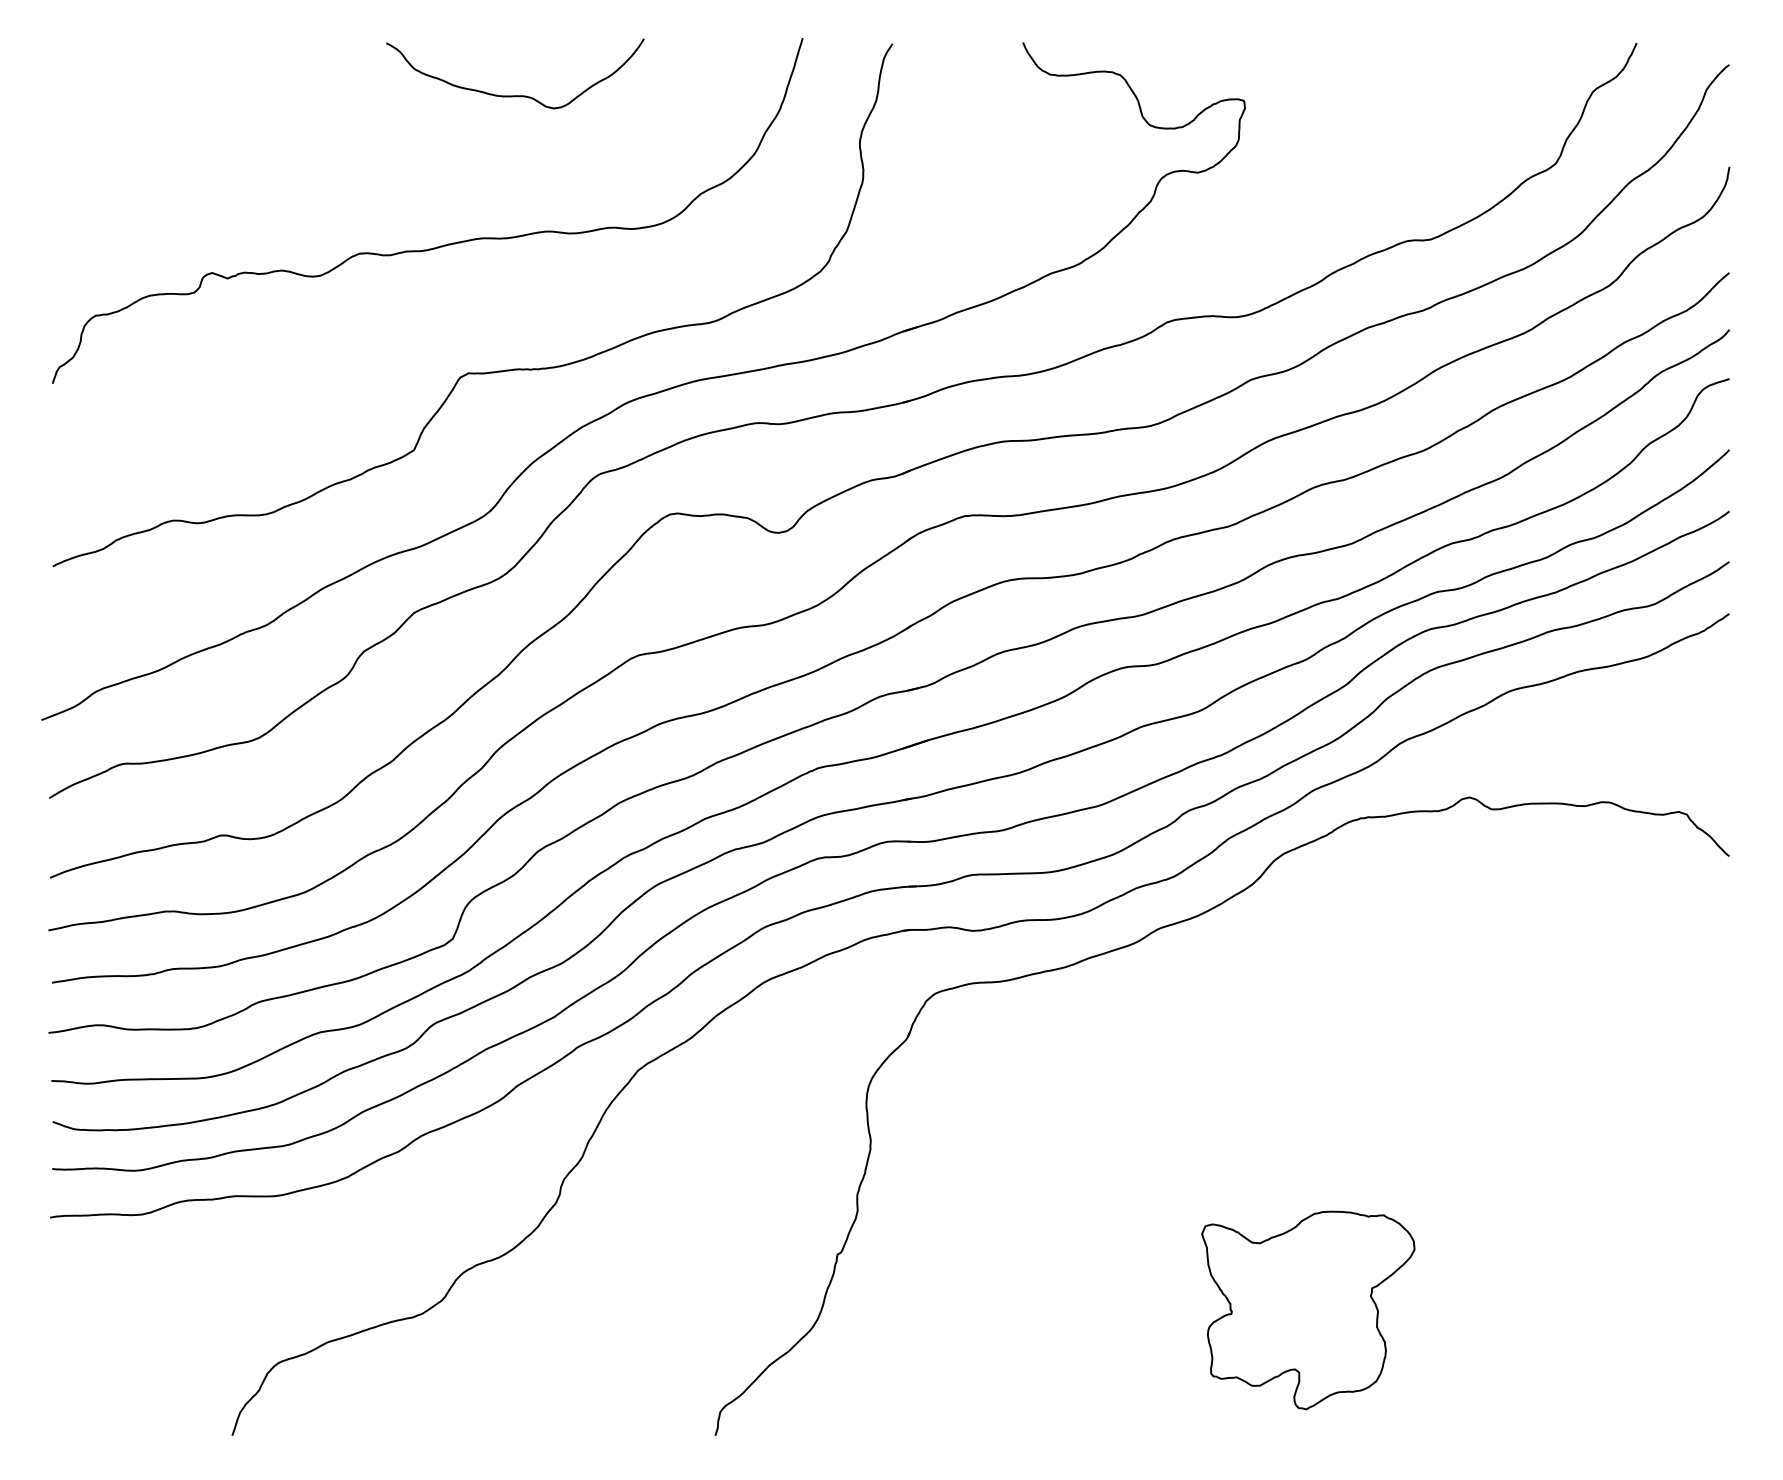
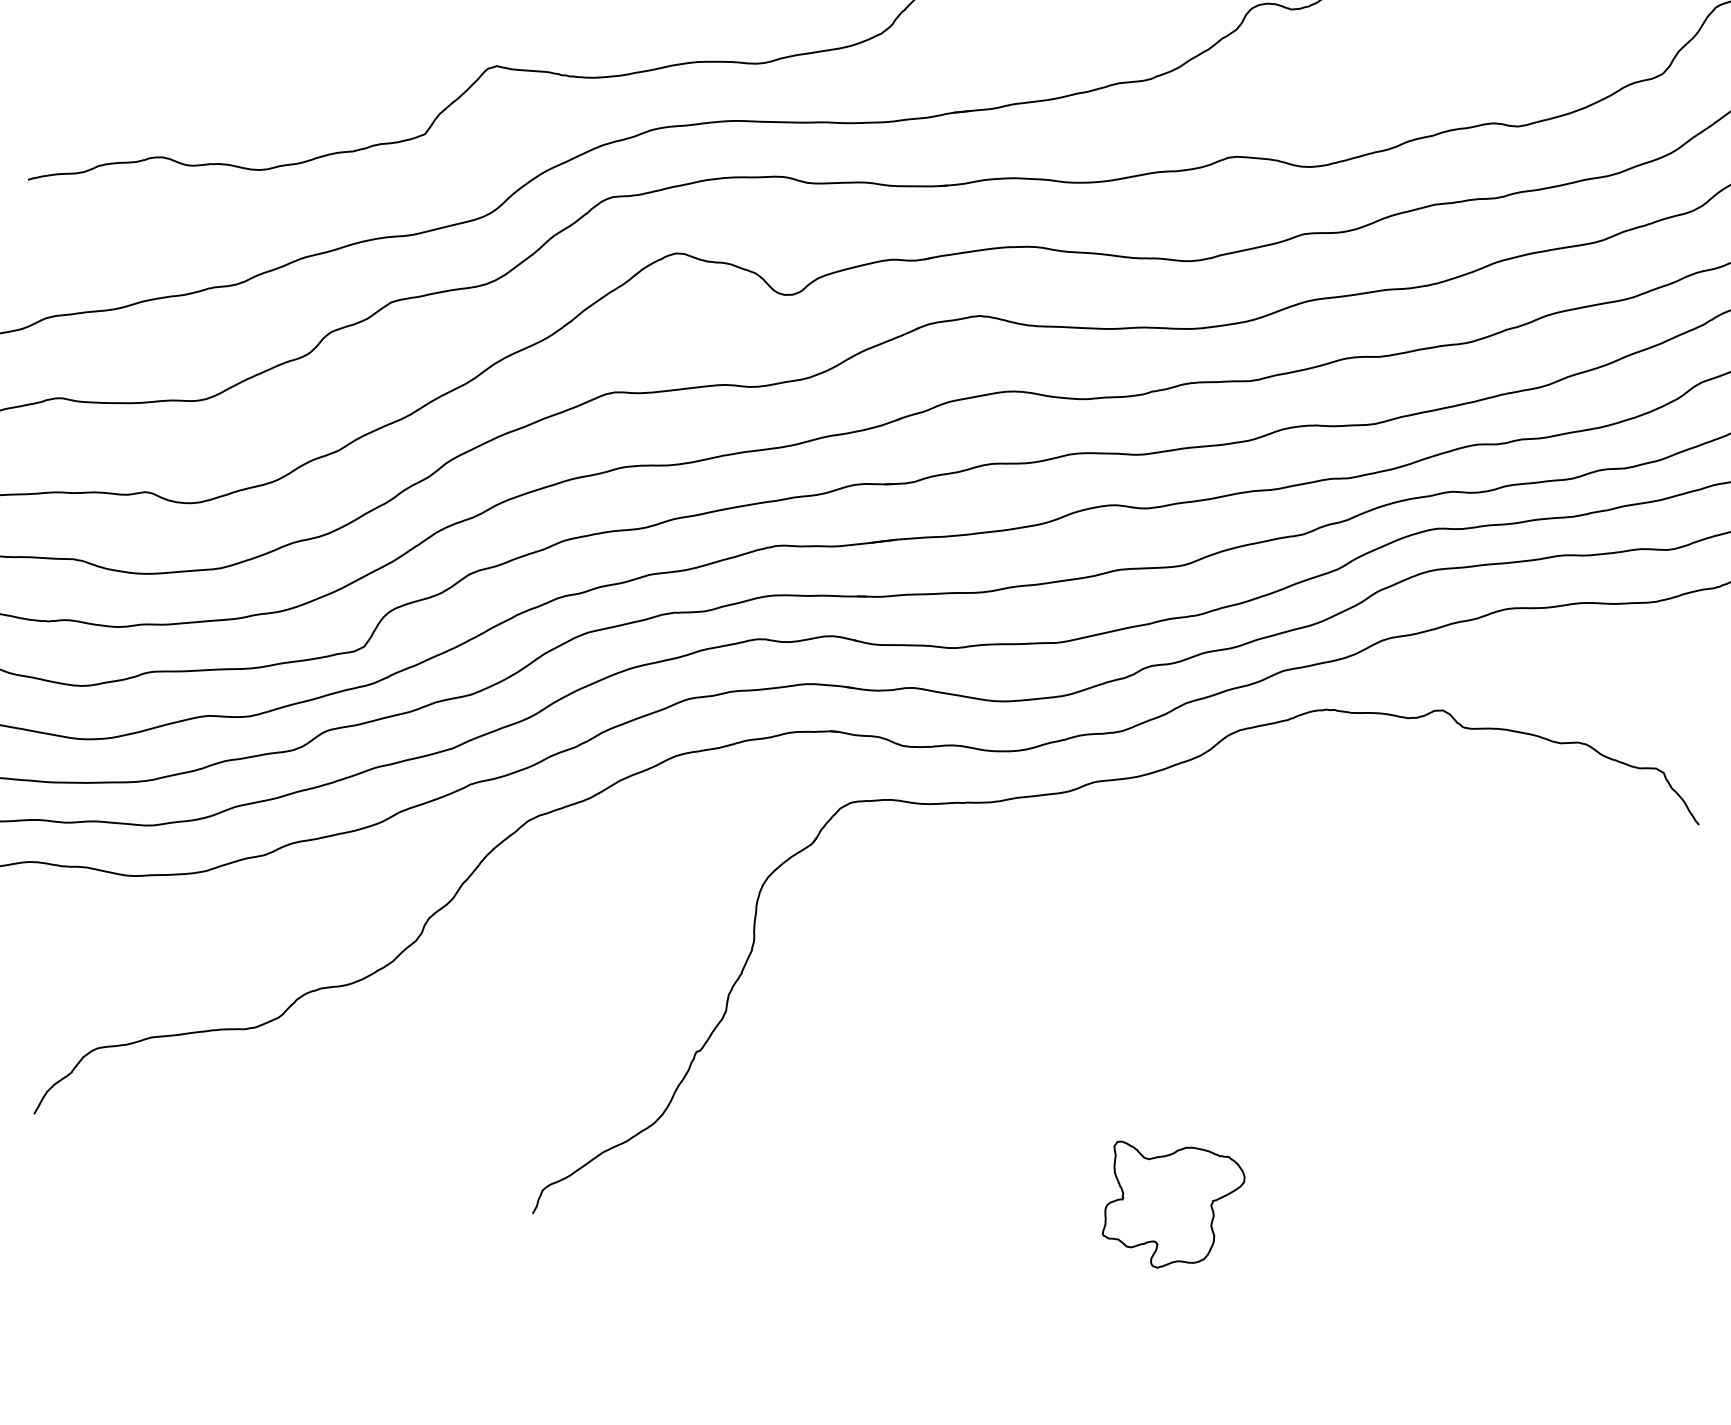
part: (1308, 1310) -> (1170, 1206), size x0.6

